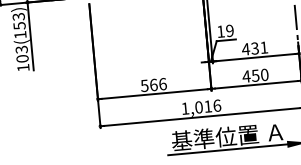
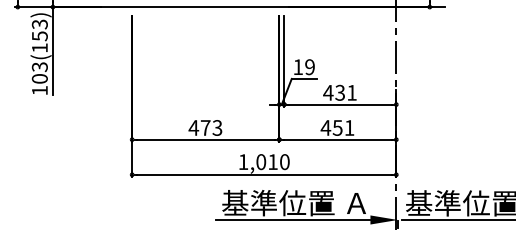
text: (264, 74) -> (349, 127), 450 -> 451
text: (153, 84) -> (205, 127), 566 -> 473
text: (216, 105) -> (284, 161), 1,016 -> 1,010

